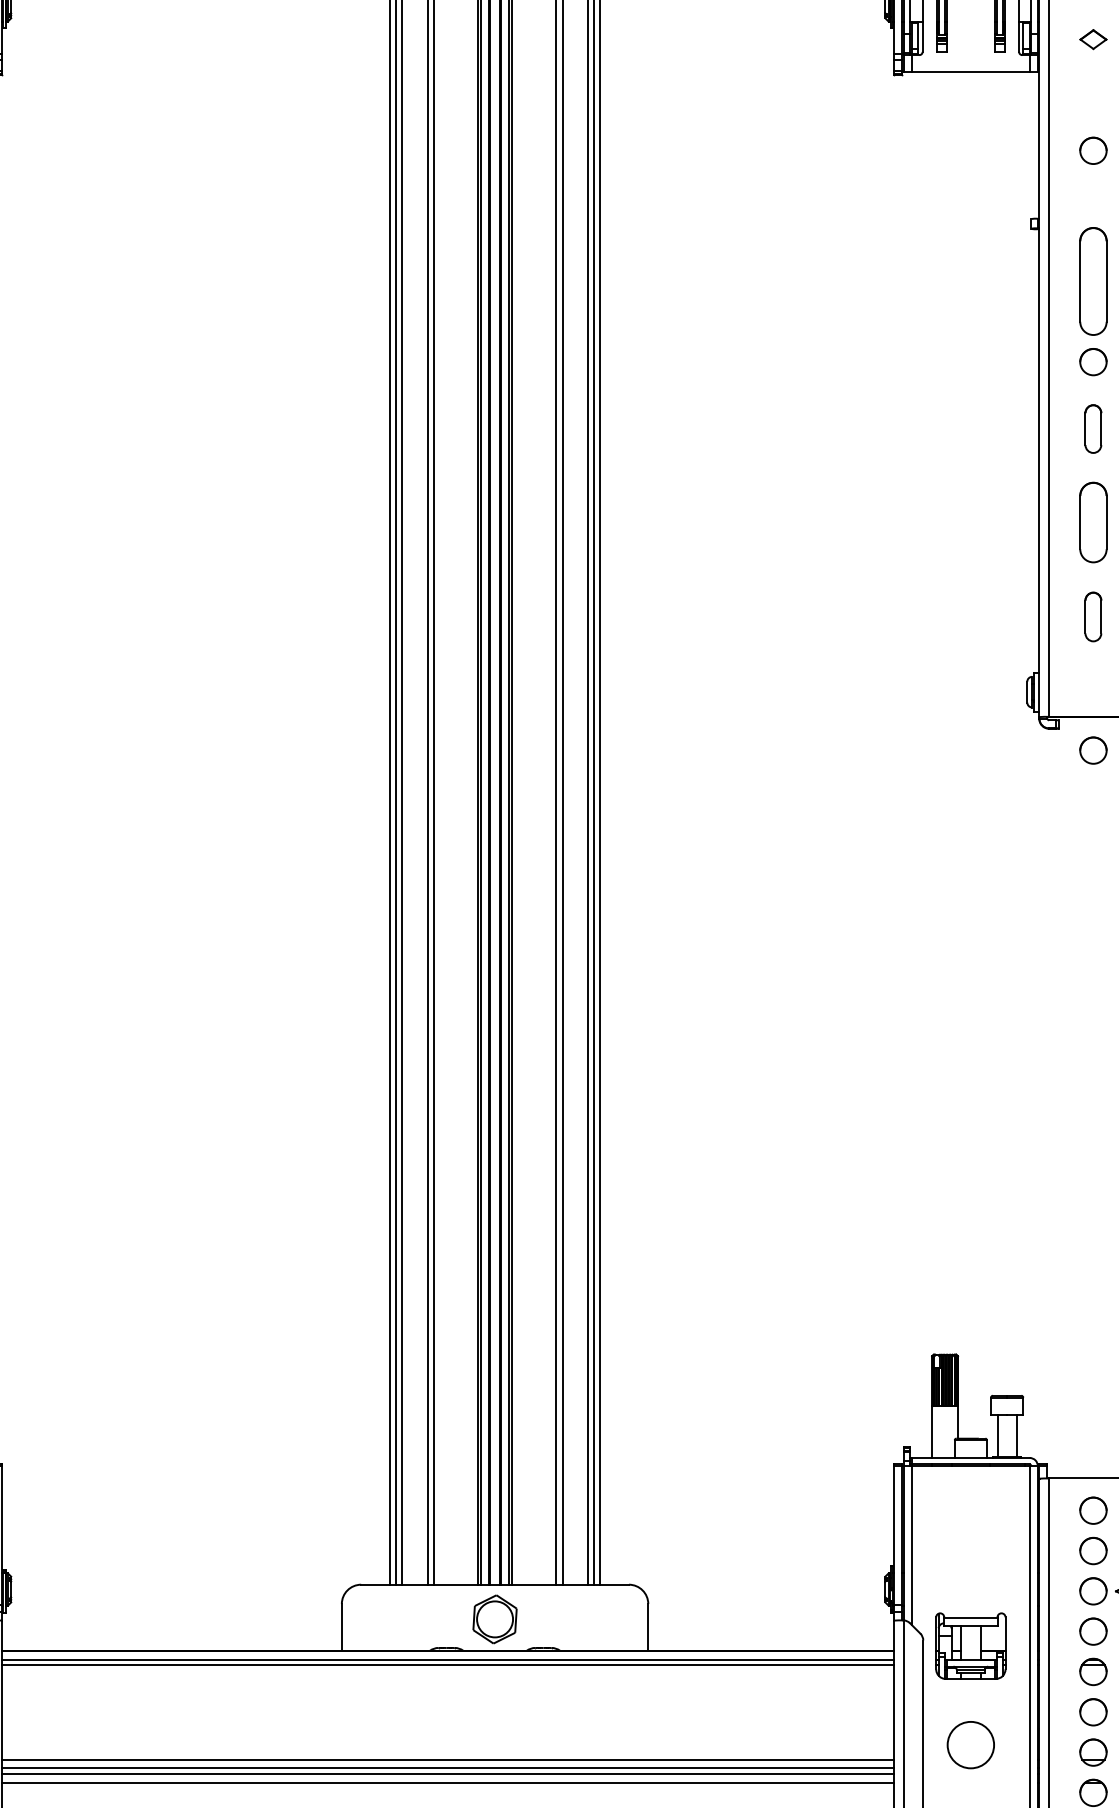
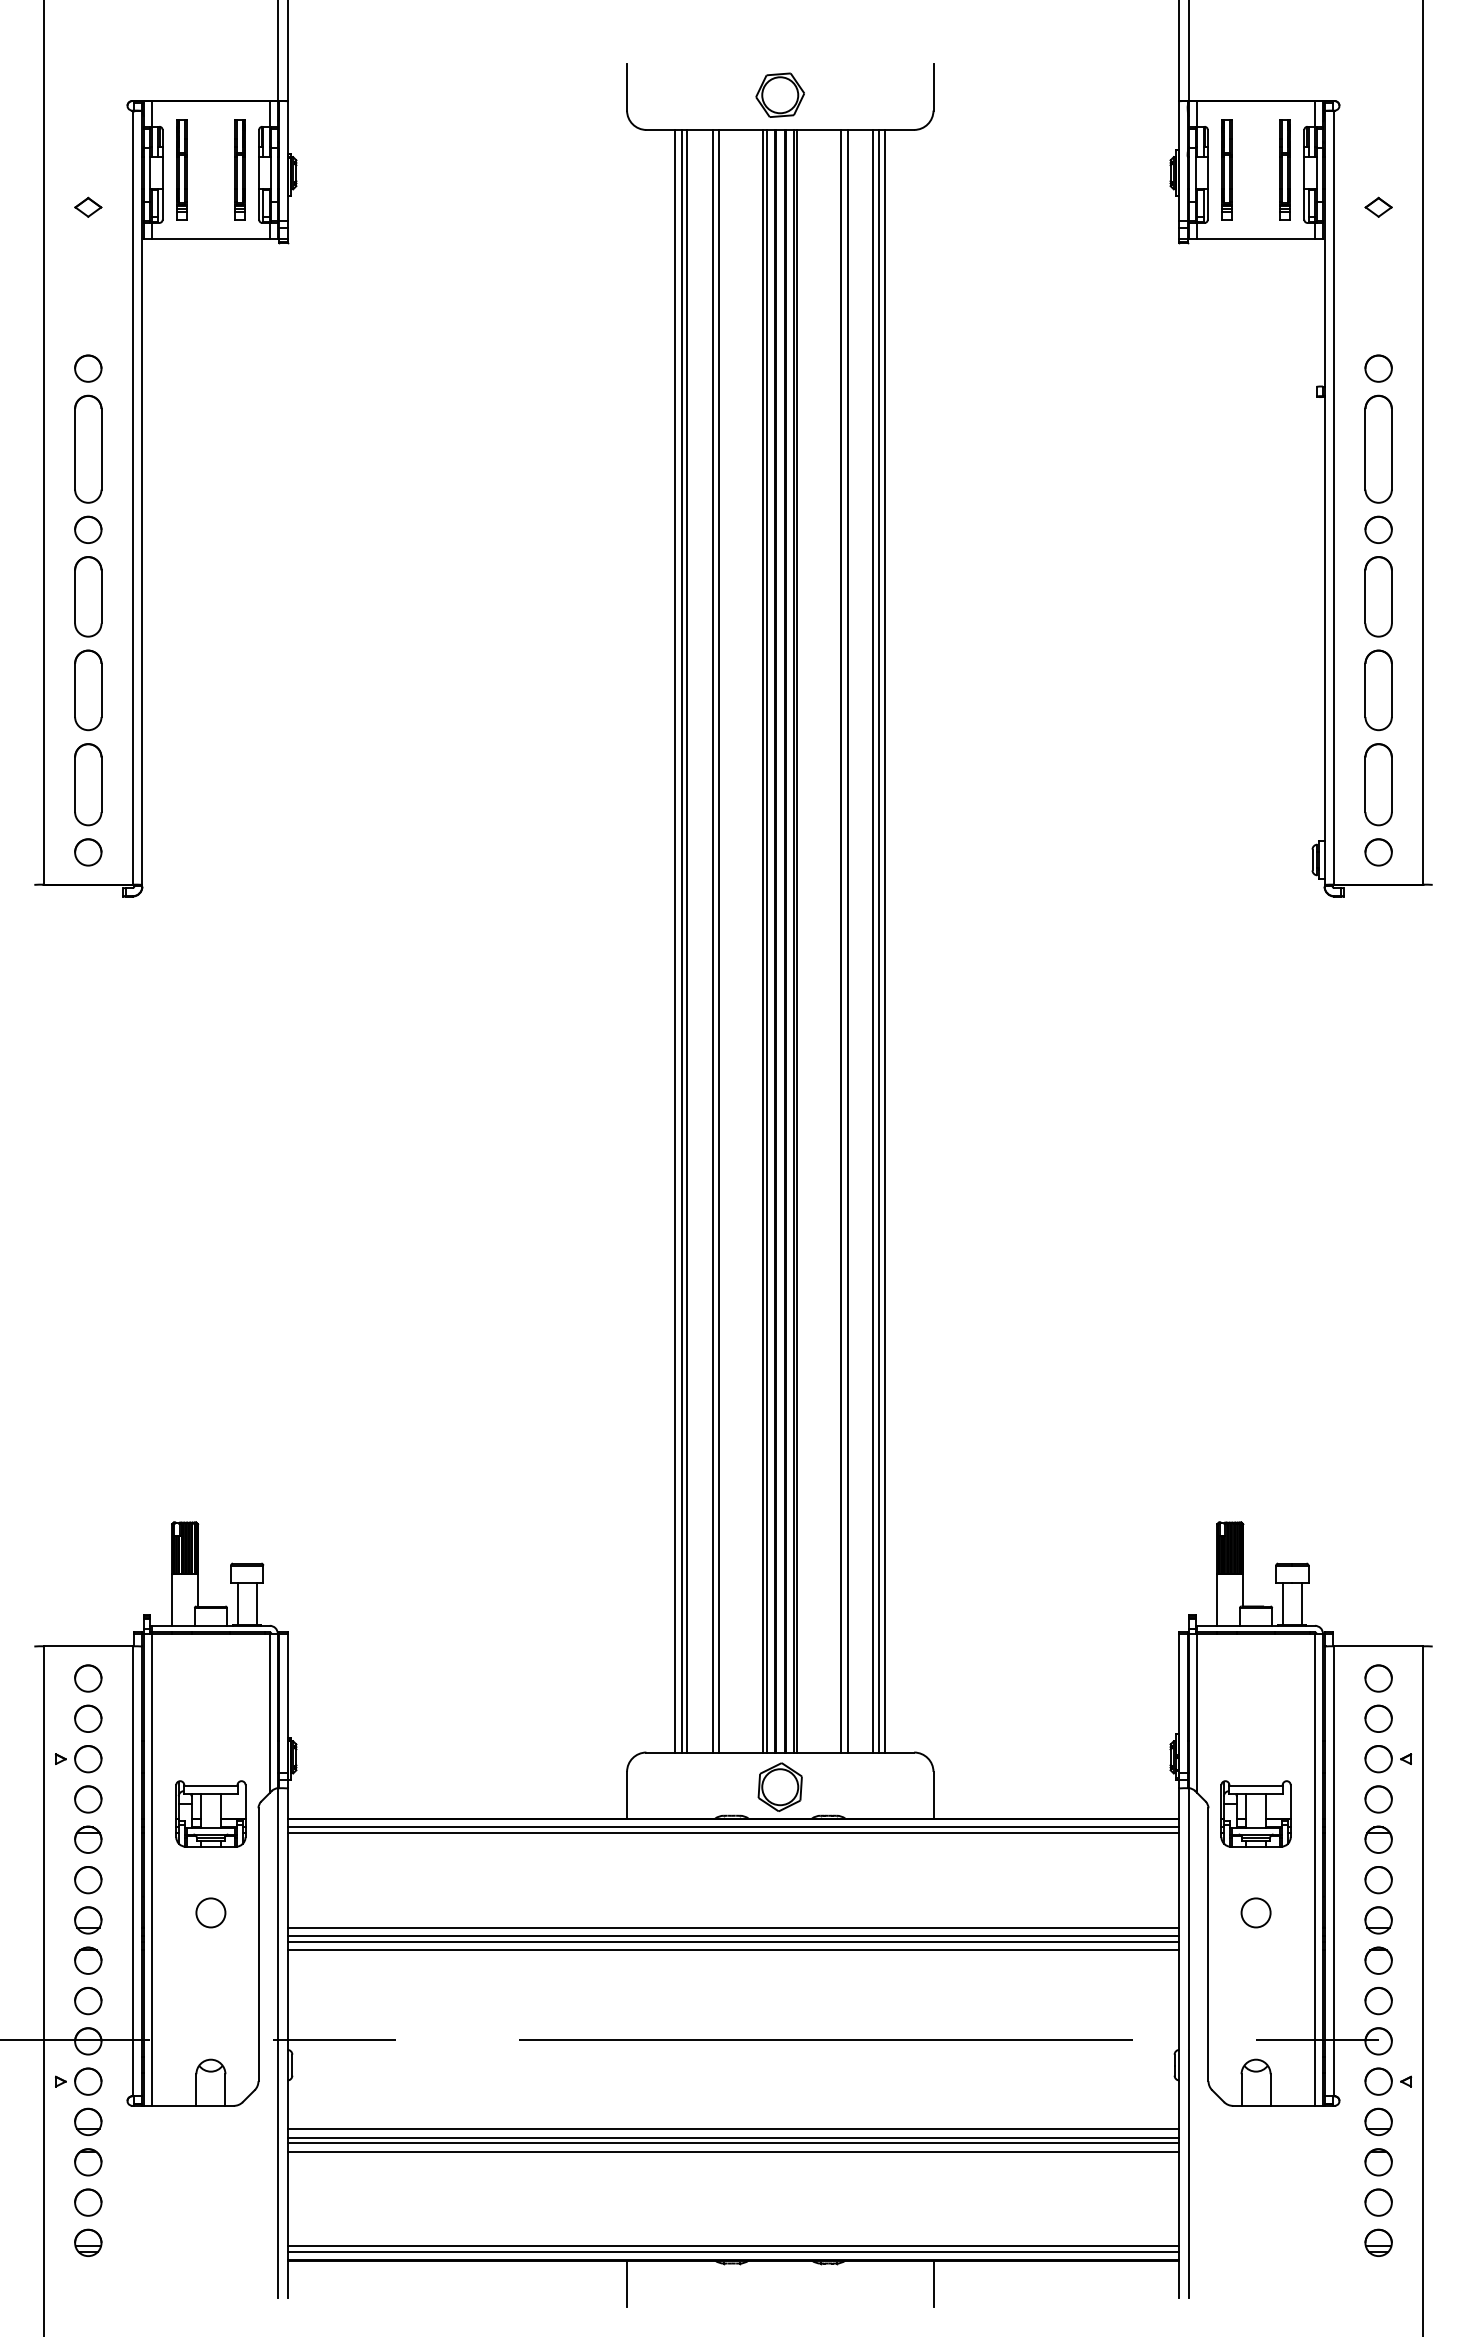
circle: (1093, 150) -> (1378, 368), moved
part: (1093, 428) -> (1378, 596), size x1.67
part: (1093, 616) -> (1378, 784), size x1.67
circle: (1093, 750) -> (1378, 852), moved
circle: (970, 1744) -> (1255, 1912), size x0.62

